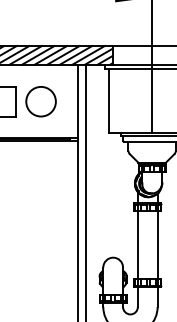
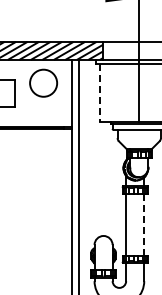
circle: (40, 100) -> (43, 82), moved
line: (108, 101) -> (99, 93), solid -> dashed
line: (157, 245) -> (144, 224), solid -> dashed

